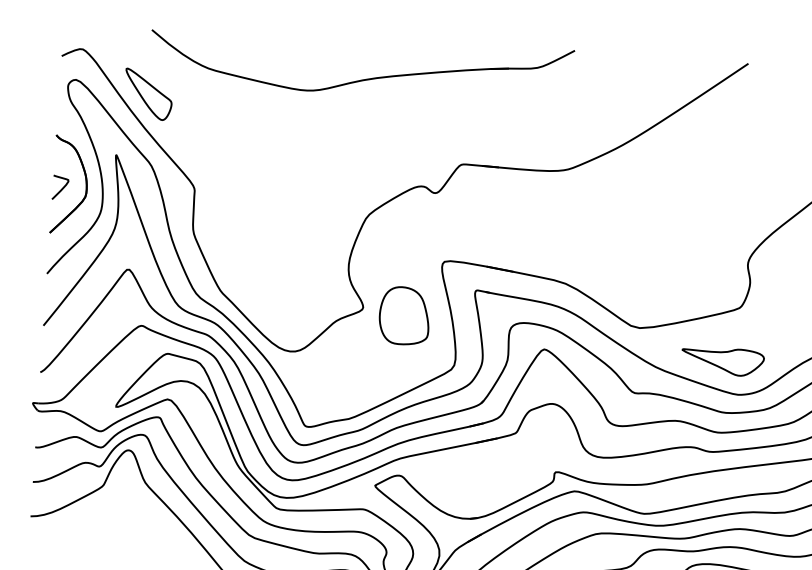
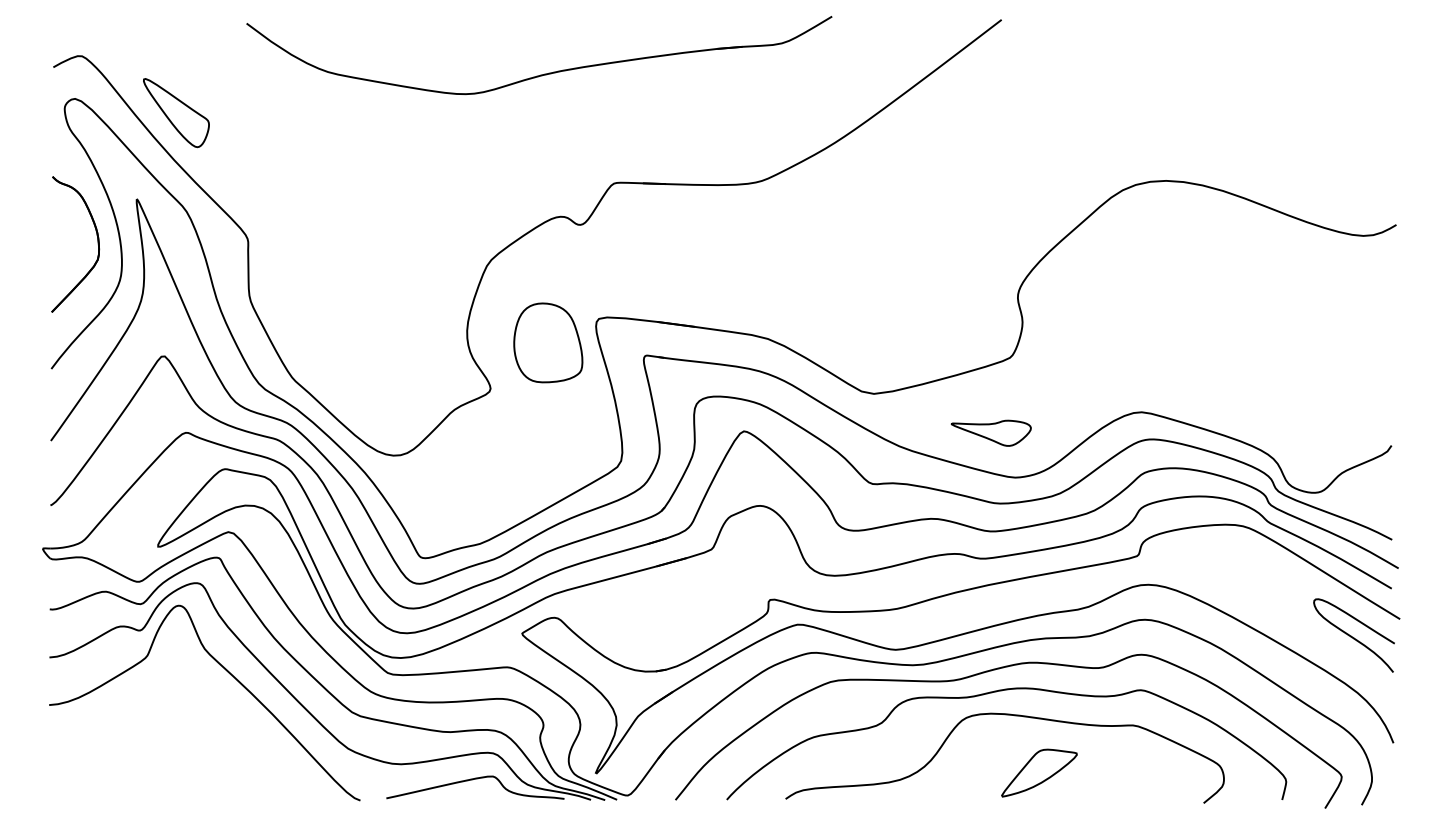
part: (364, 79) -> (544, 73), moved
curve: (61, 188) -> (64, 250), removed
part: (404, 315) -> (548, 342), moved
part: (722, 361) -> (990, 433), size x0.7

